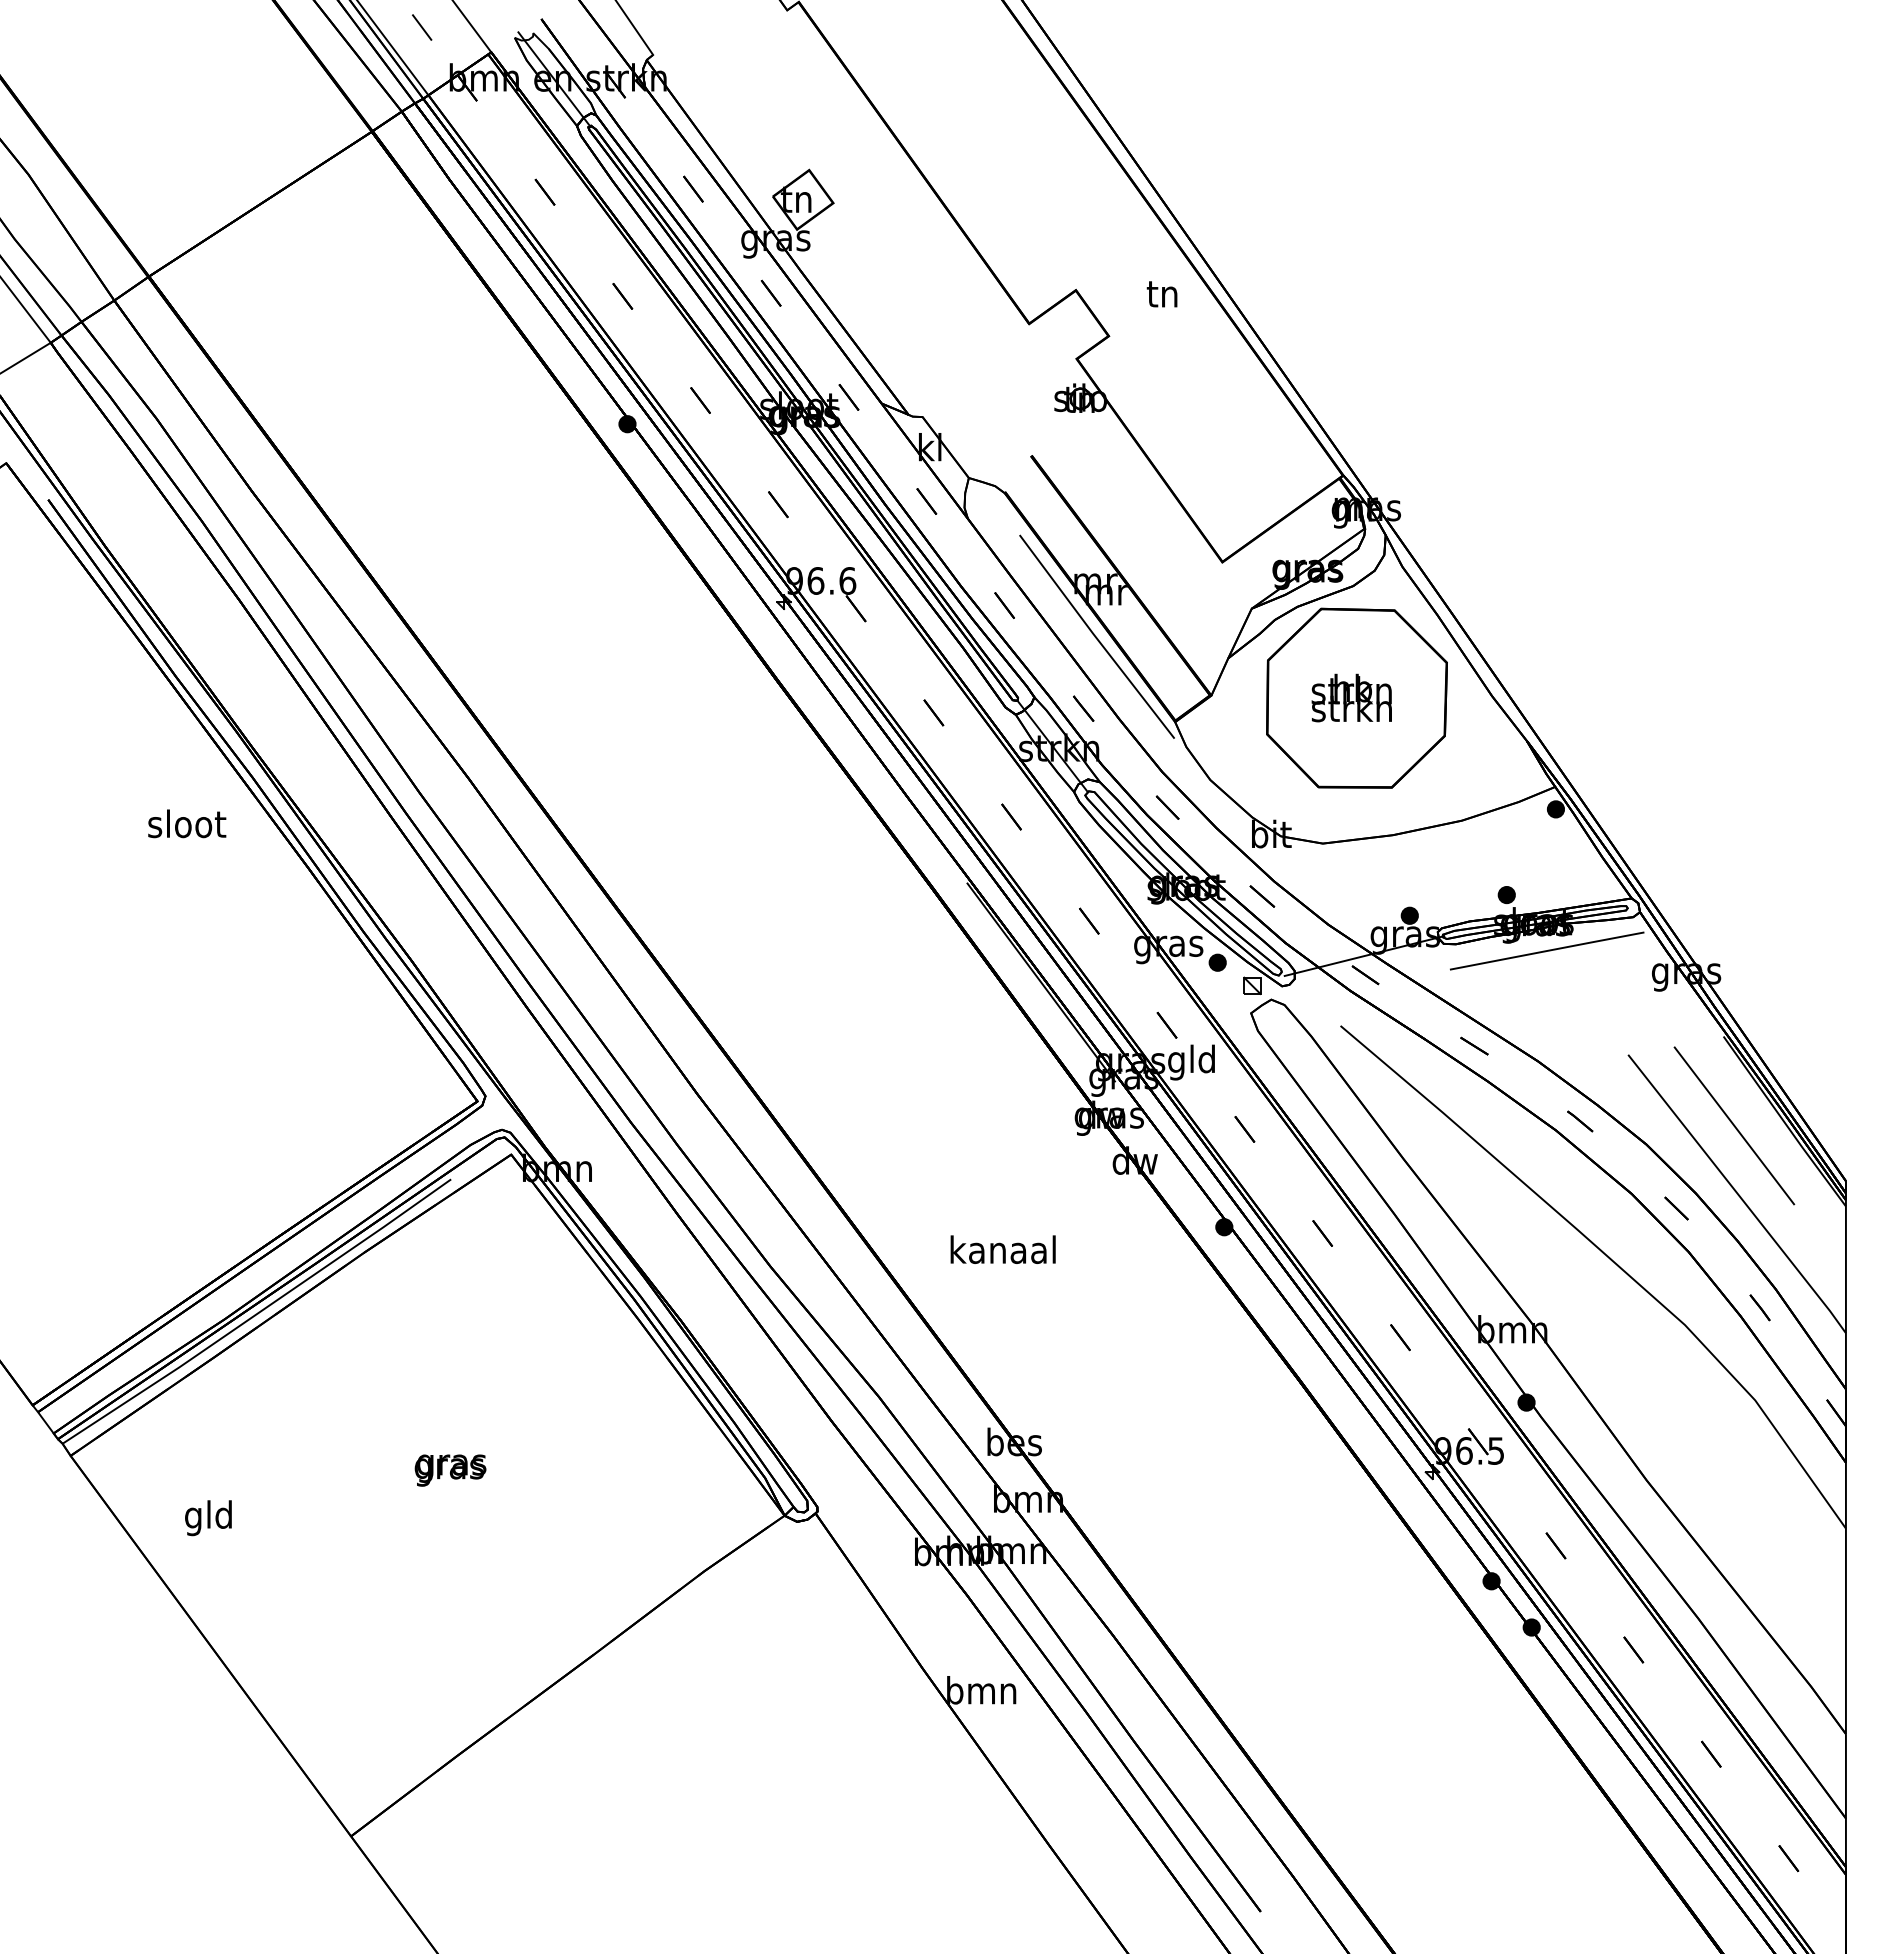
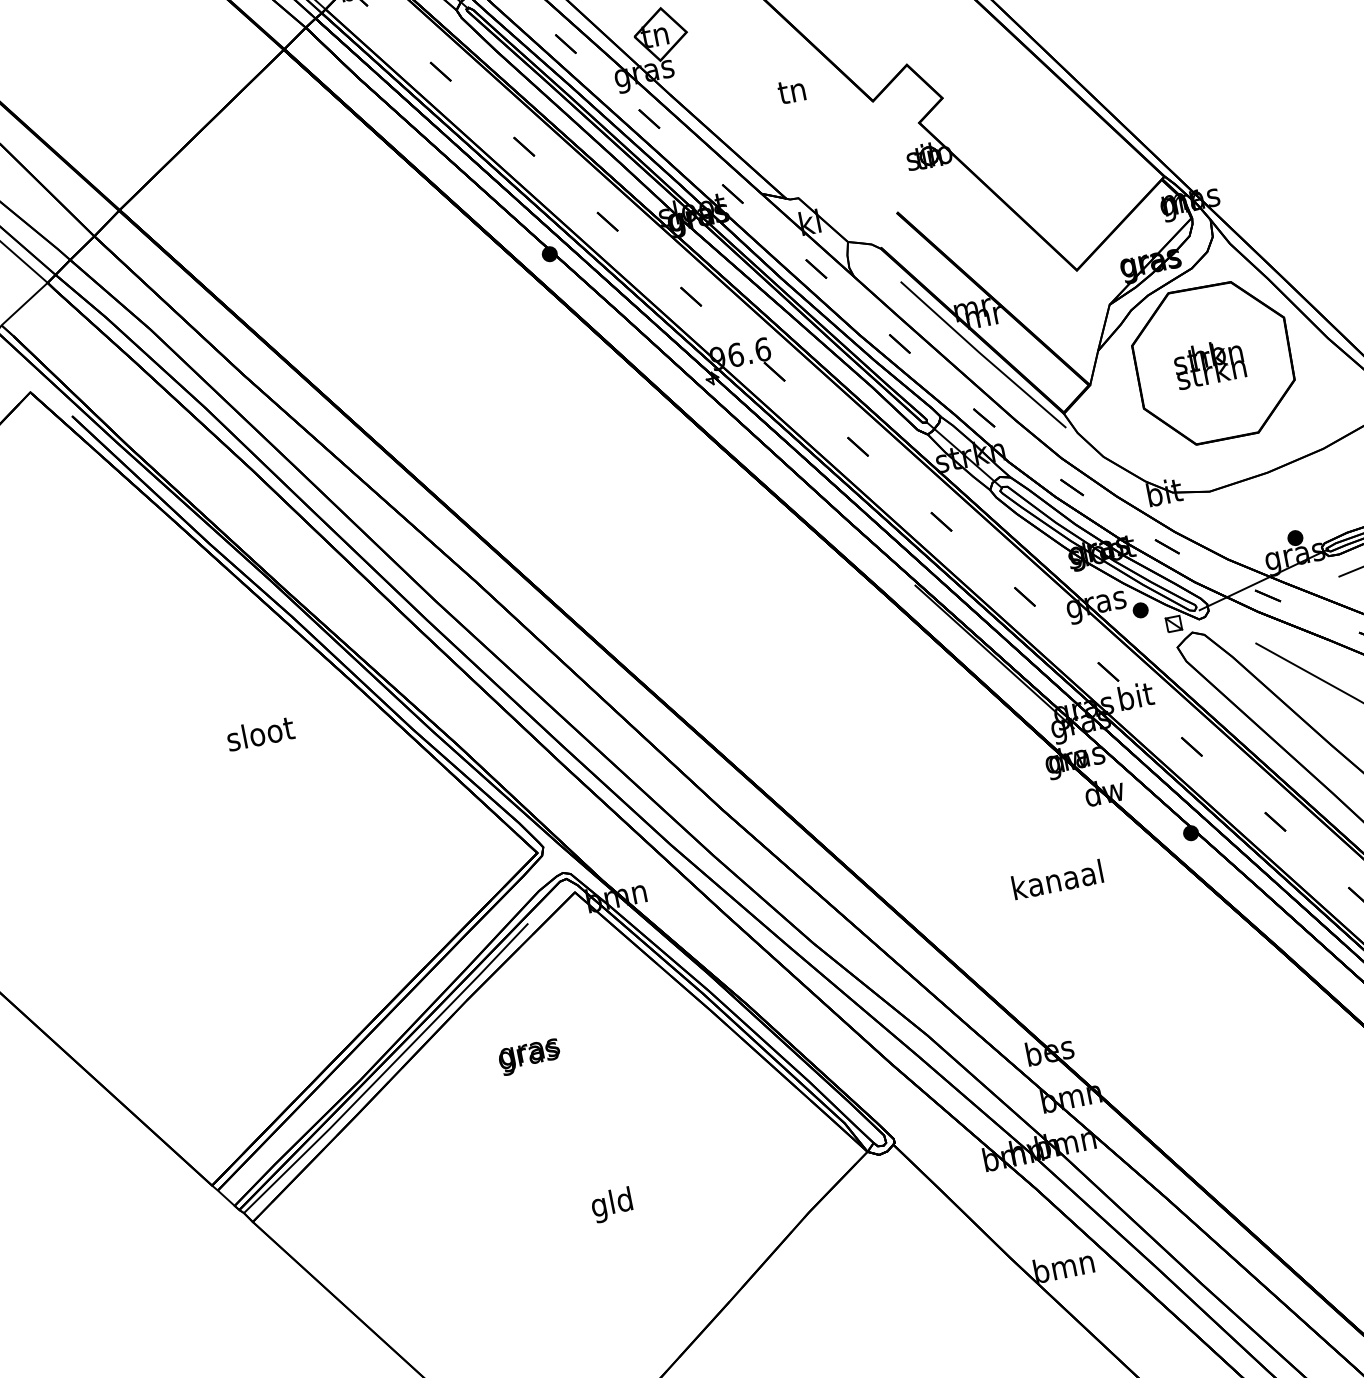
text: (1161, 294) -> (791, 91), moved
text: (187, 823) -> (260, 733), moved
text: (1191, 1062) -> (1135, 699), gld -> bit
text: (1002, 1249) -> (1056, 879), moved
text: (450, 1470) -> (529, 1057), moved
text: (208, 1518) -> (612, 1205), moved

